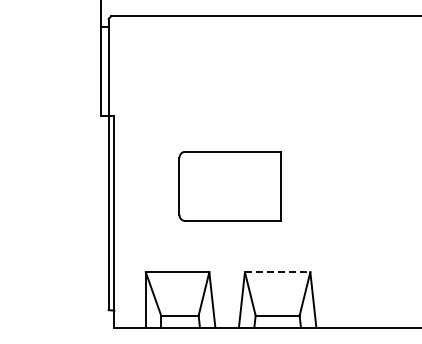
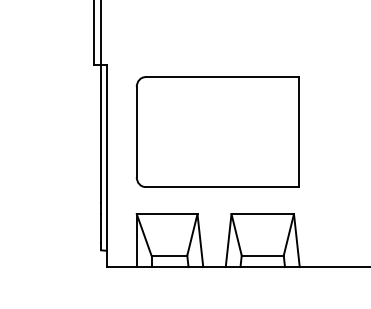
part: (229, 186) -> (216, 132), size x1.67
line: (277, 272) -> (262, 214), dashed -> solid

